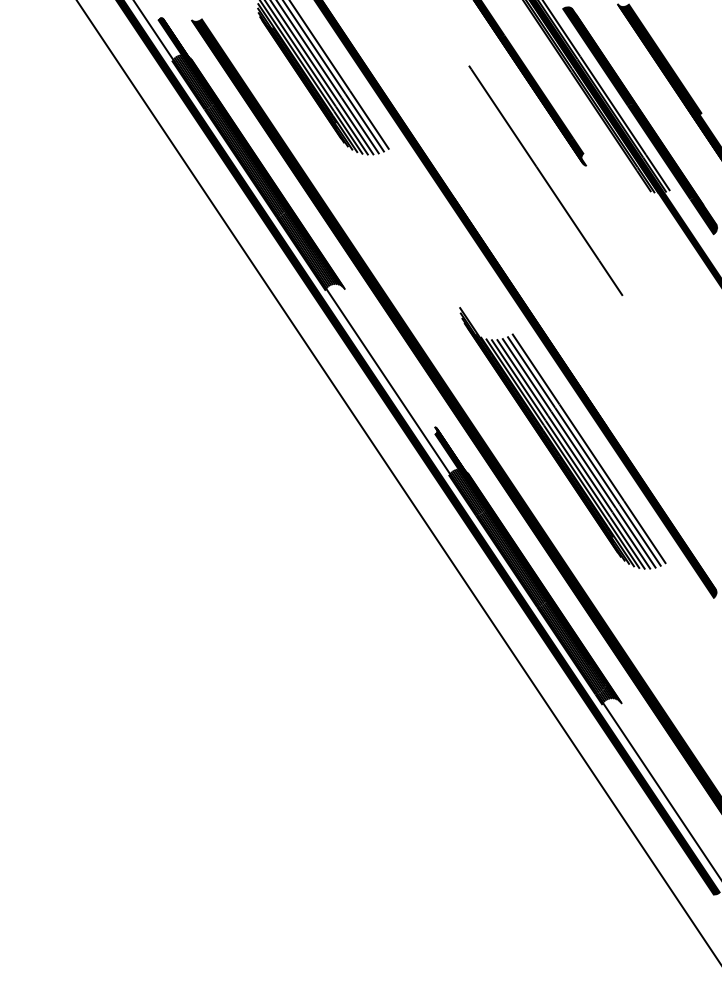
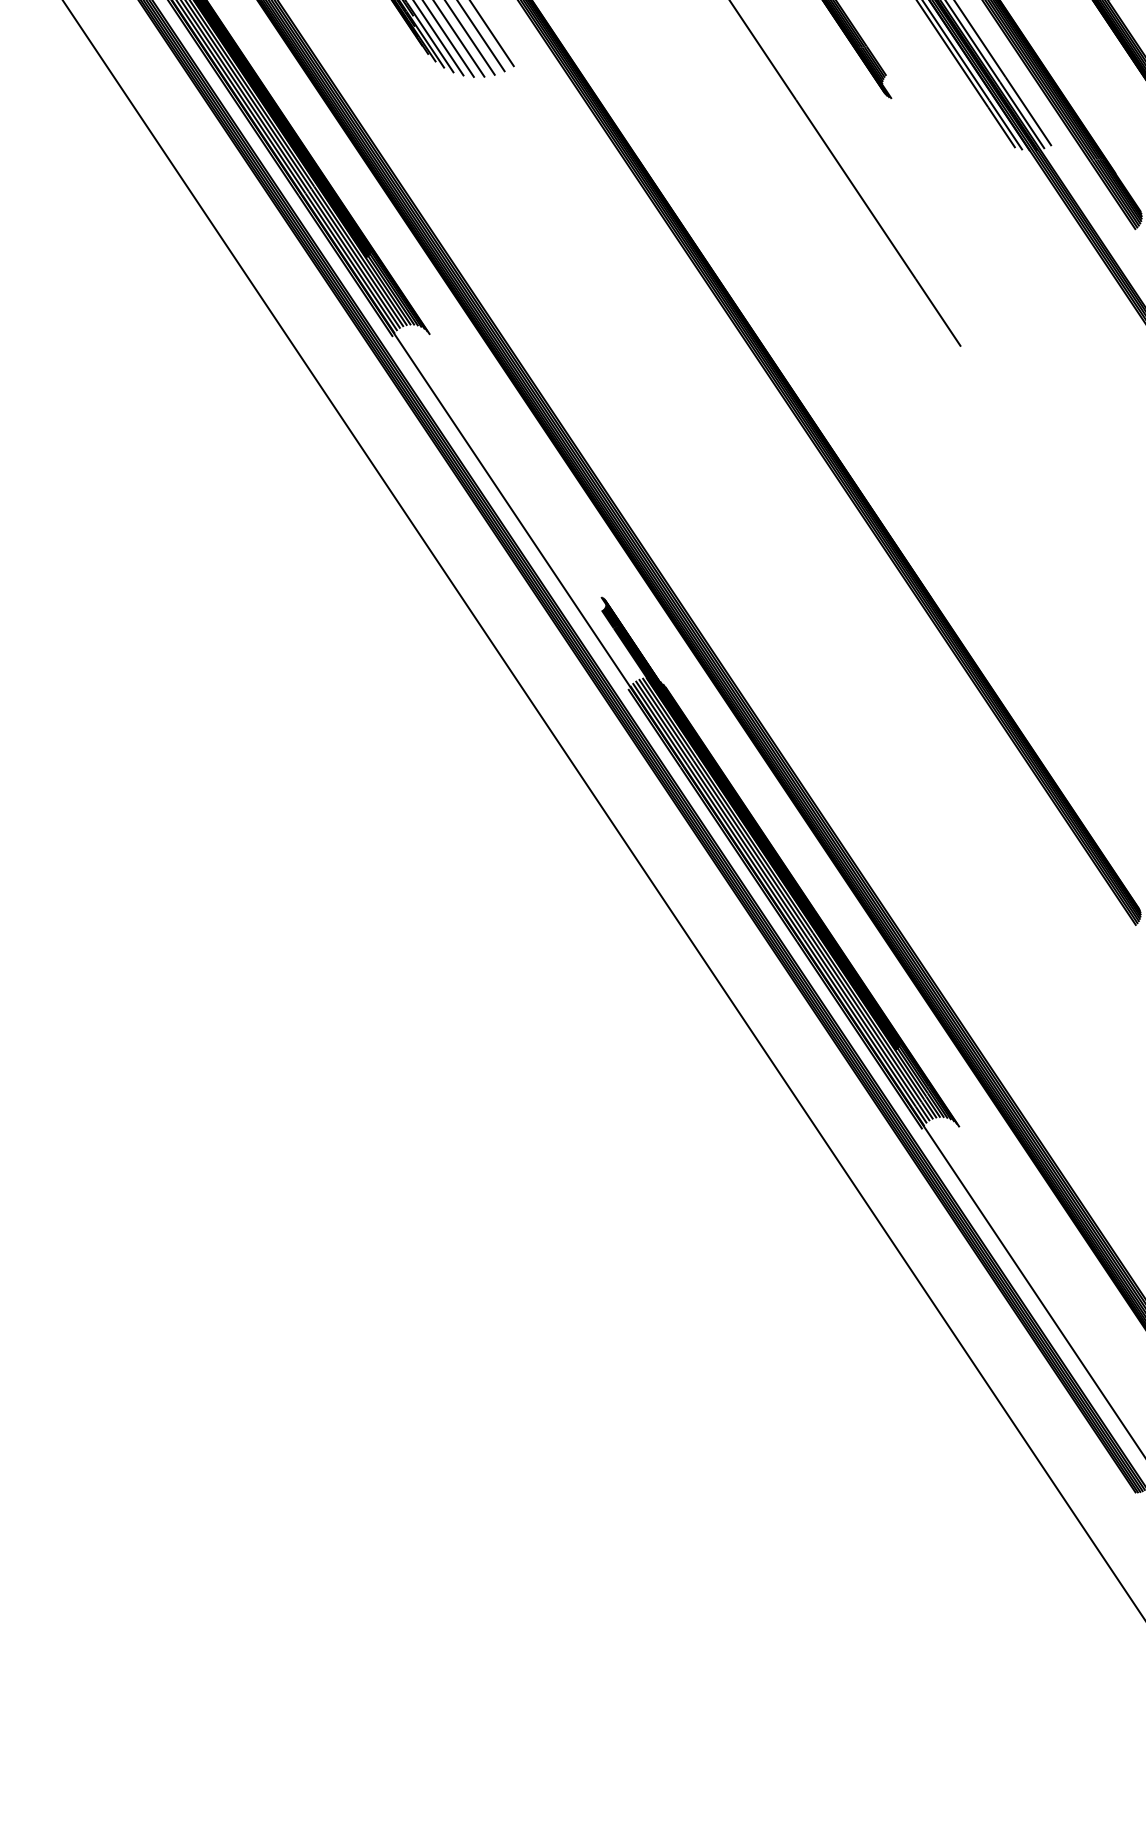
part: (562, 438) -> (845, 619), removed

